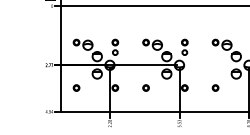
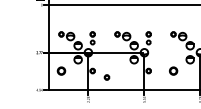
part: (76, 87) -> (61, 70), size x1.6
part: (145, 87) -> (106, 77), moved
part: (215, 87) -> (173, 70), size x1.6

